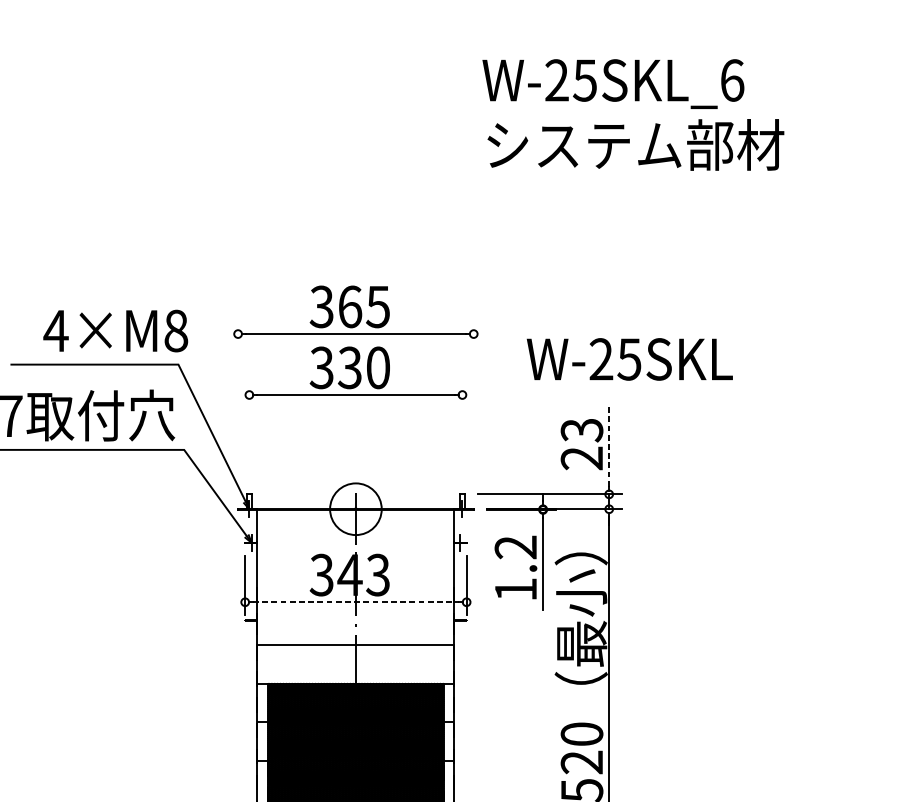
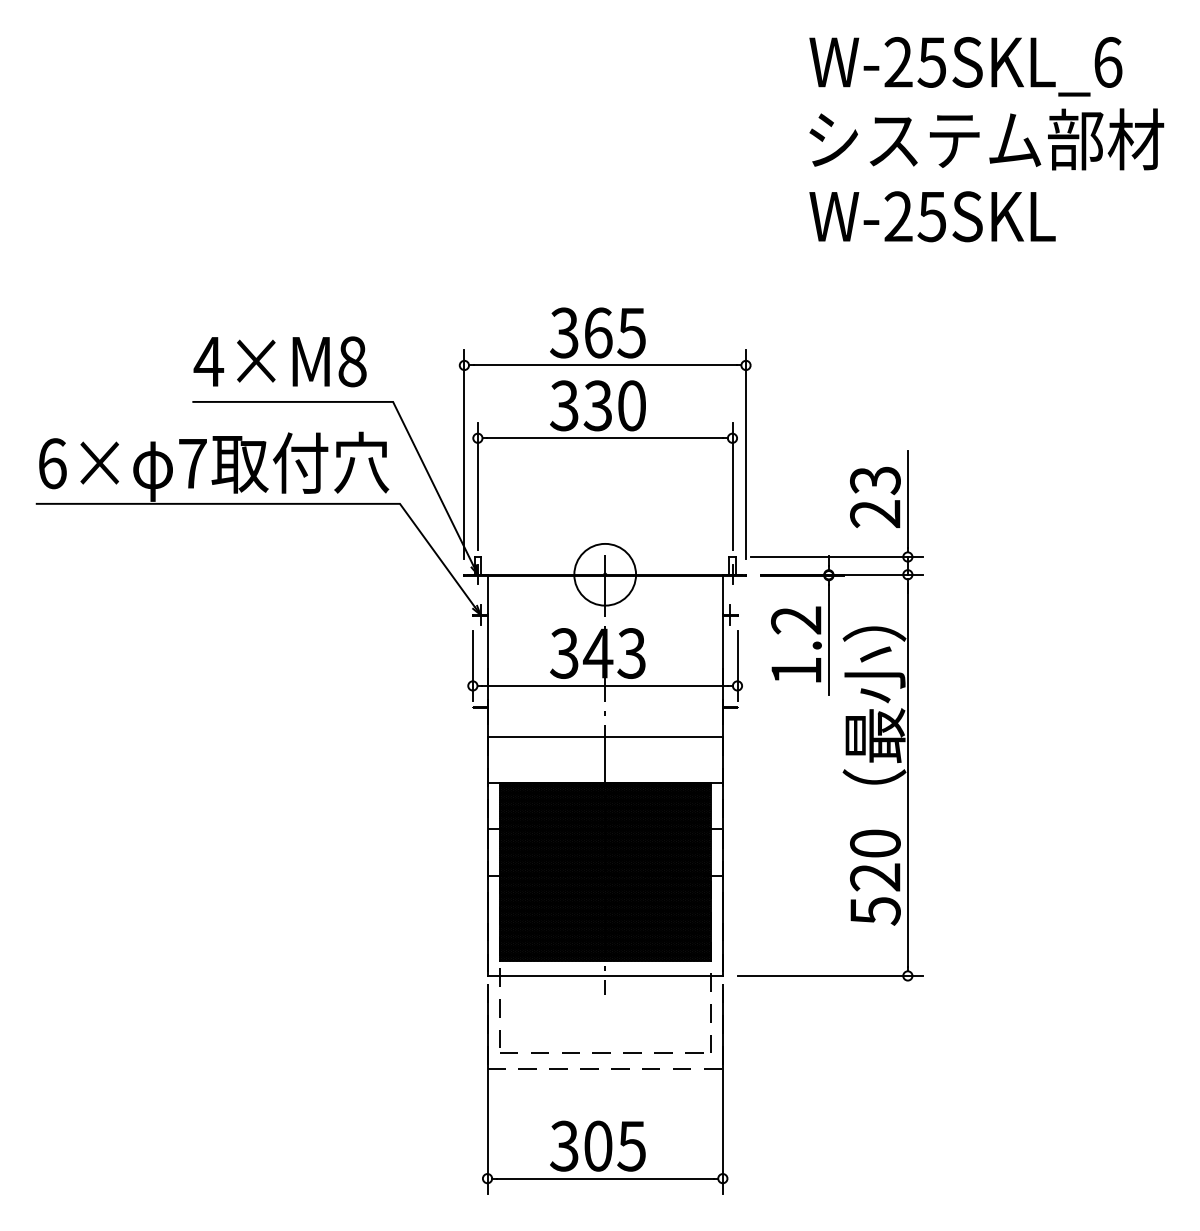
text: (613, 83) -> (965, 66), moved
text: (635, 145) -> (986, 139), moved
text: (115, 330) -> (279, 361), moved
text: (629, 359) -> (932, 216), moved
line: (238, 408) -> (464, 454), added
line: (474, 408) -> (746, 454), added
line: (249, 434) -> (477, 485), added
line: (462, 434) -> (732, 485), added
line: (608, 445) -> (907, 498), dashed -> solid
line: (356, 601) -> (605, 685), dashed -> solid

